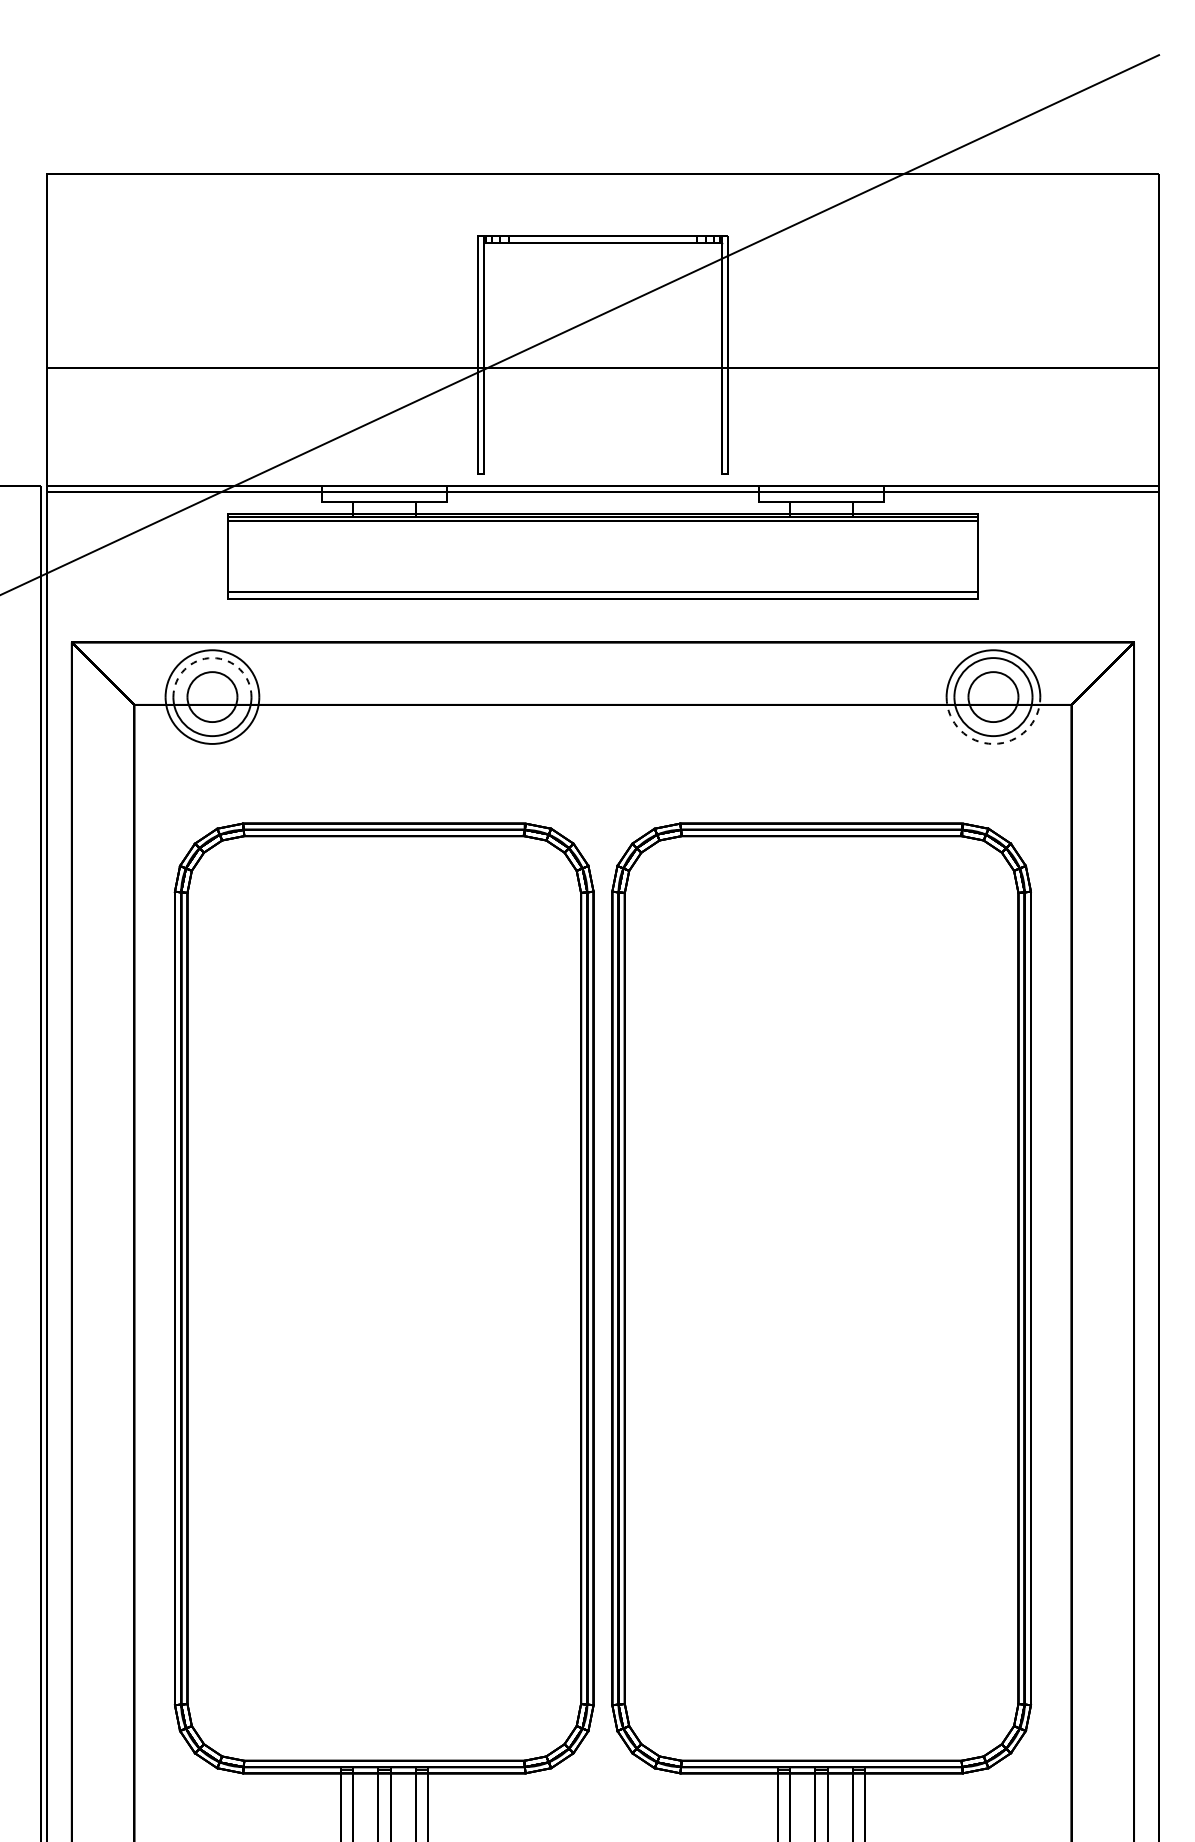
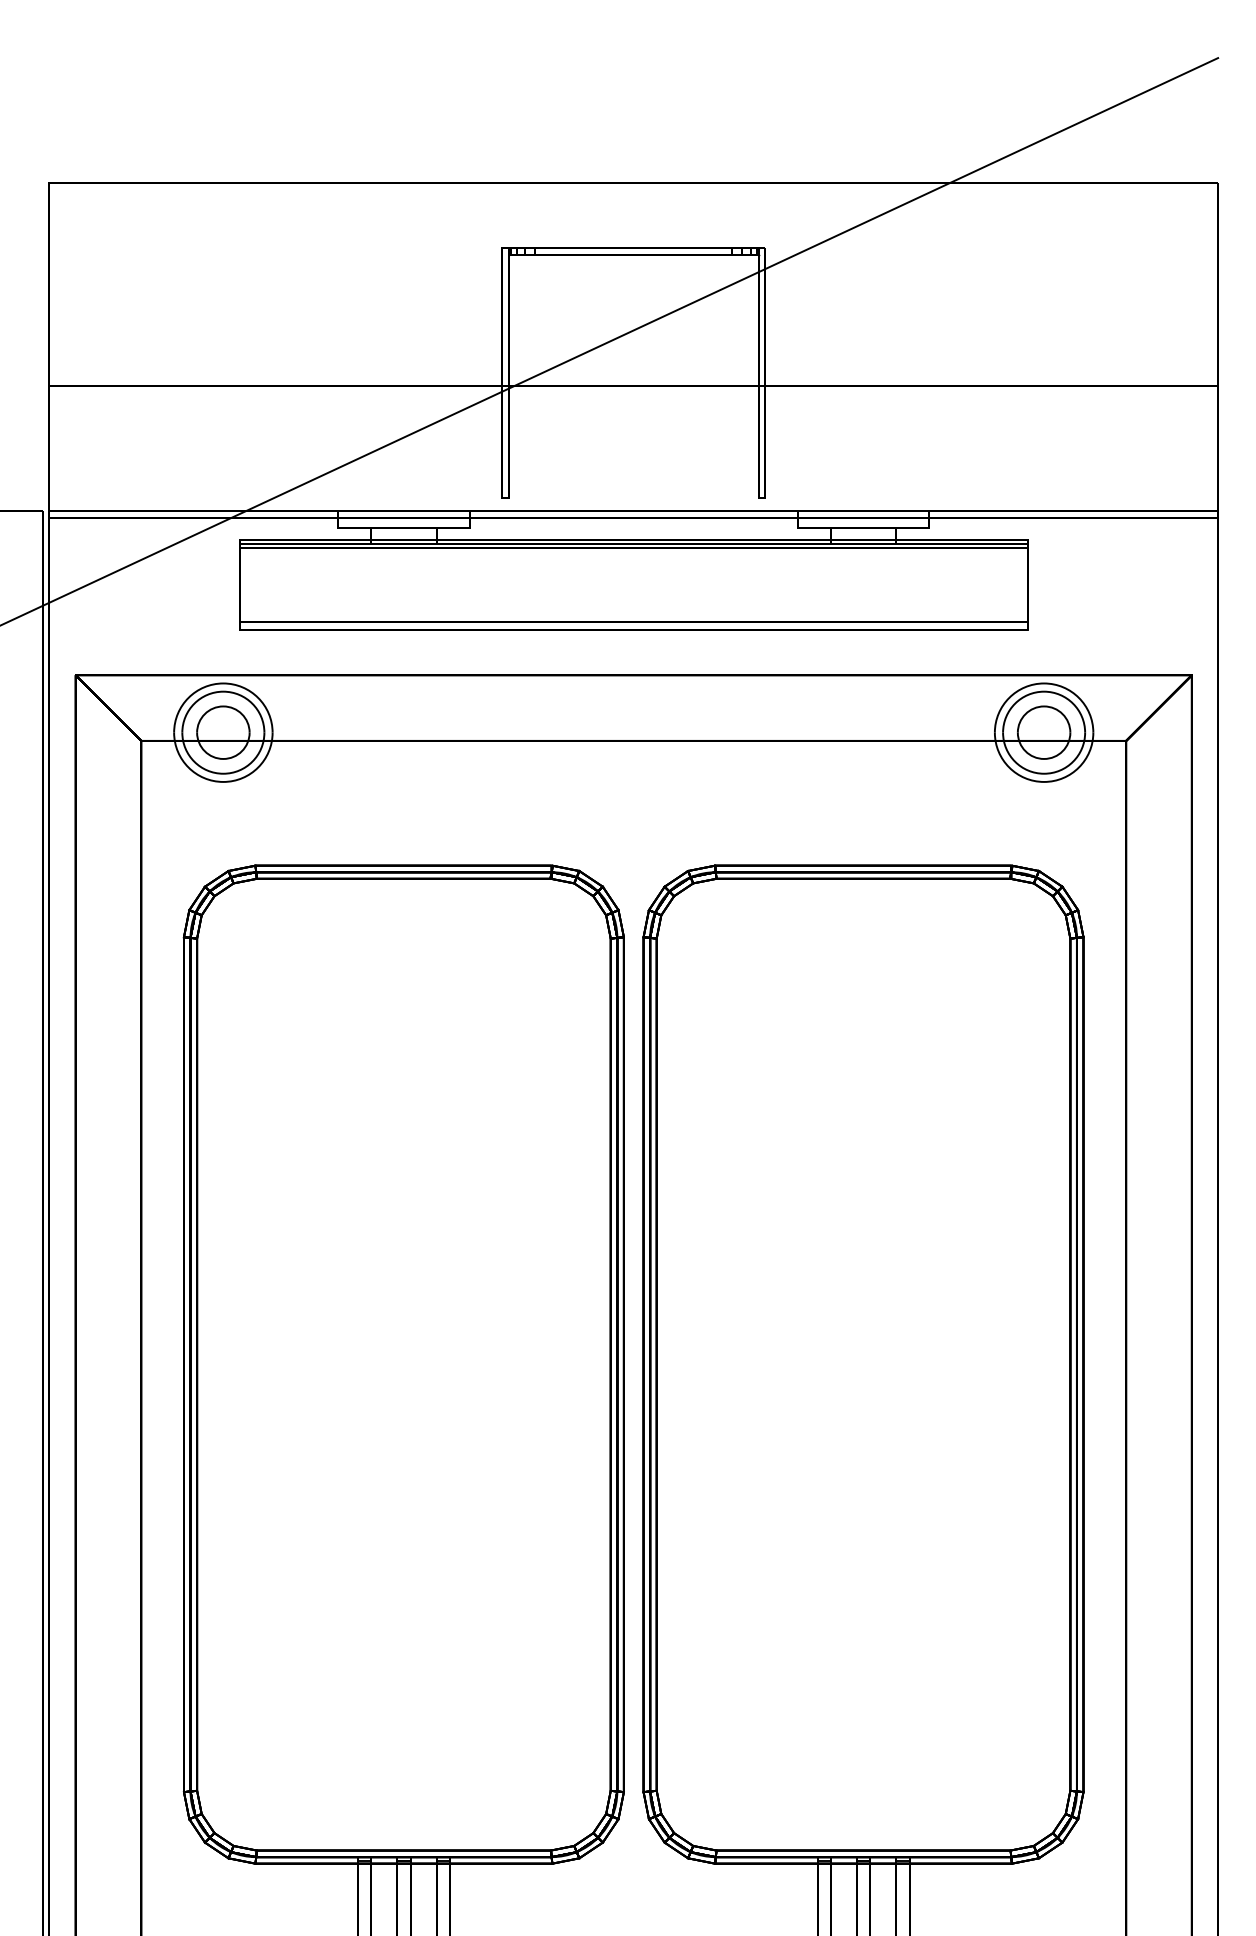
arc: (212, 657) -> (223, 691), dashed -> solid
arc: (993, 743) -> (1044, 781), dashed -> solid

